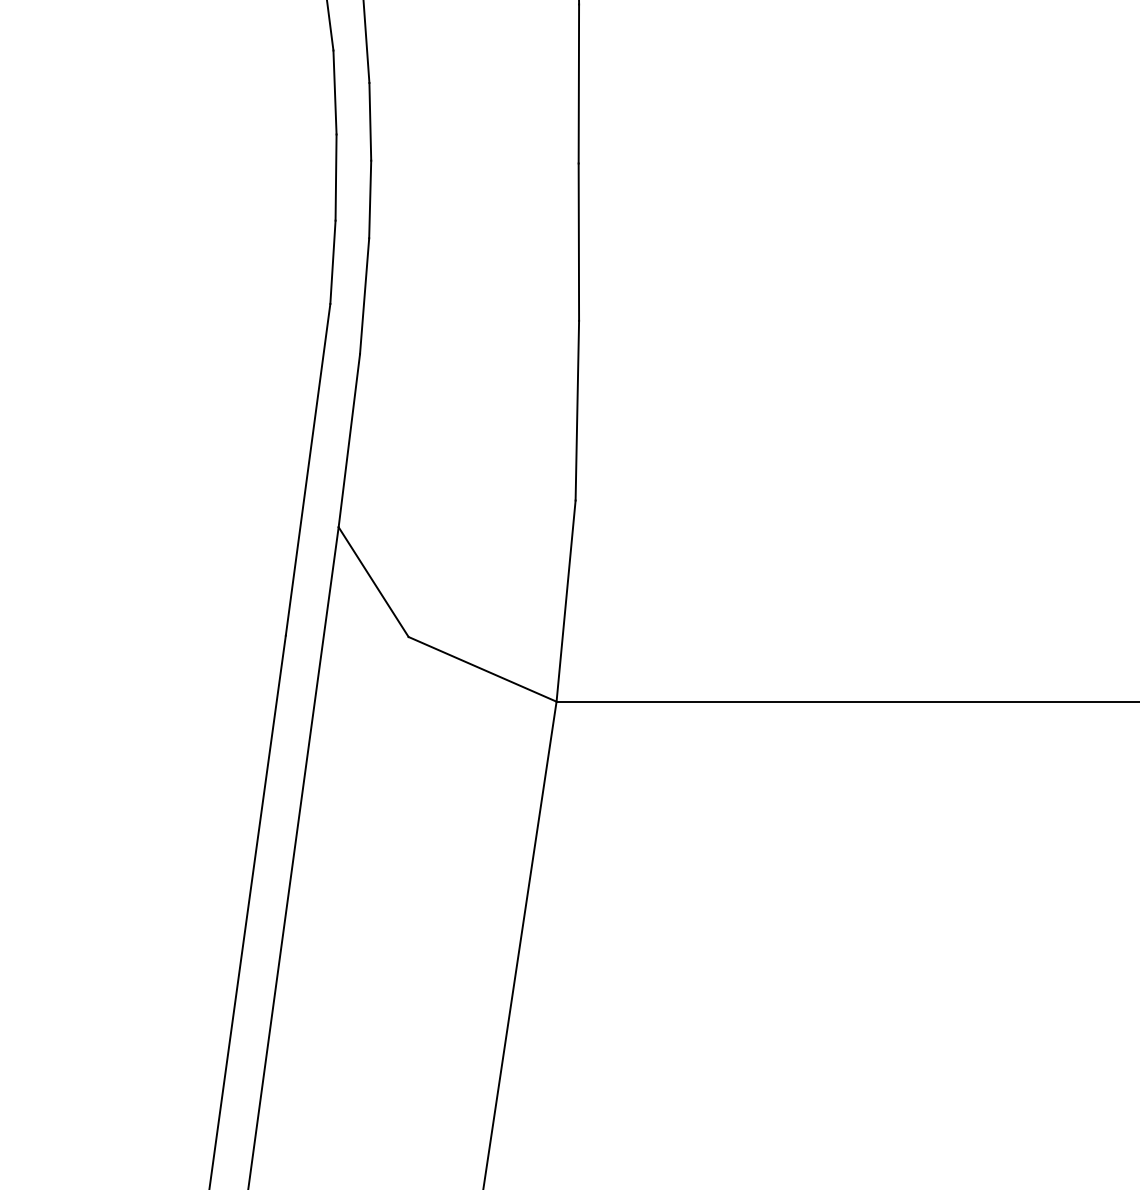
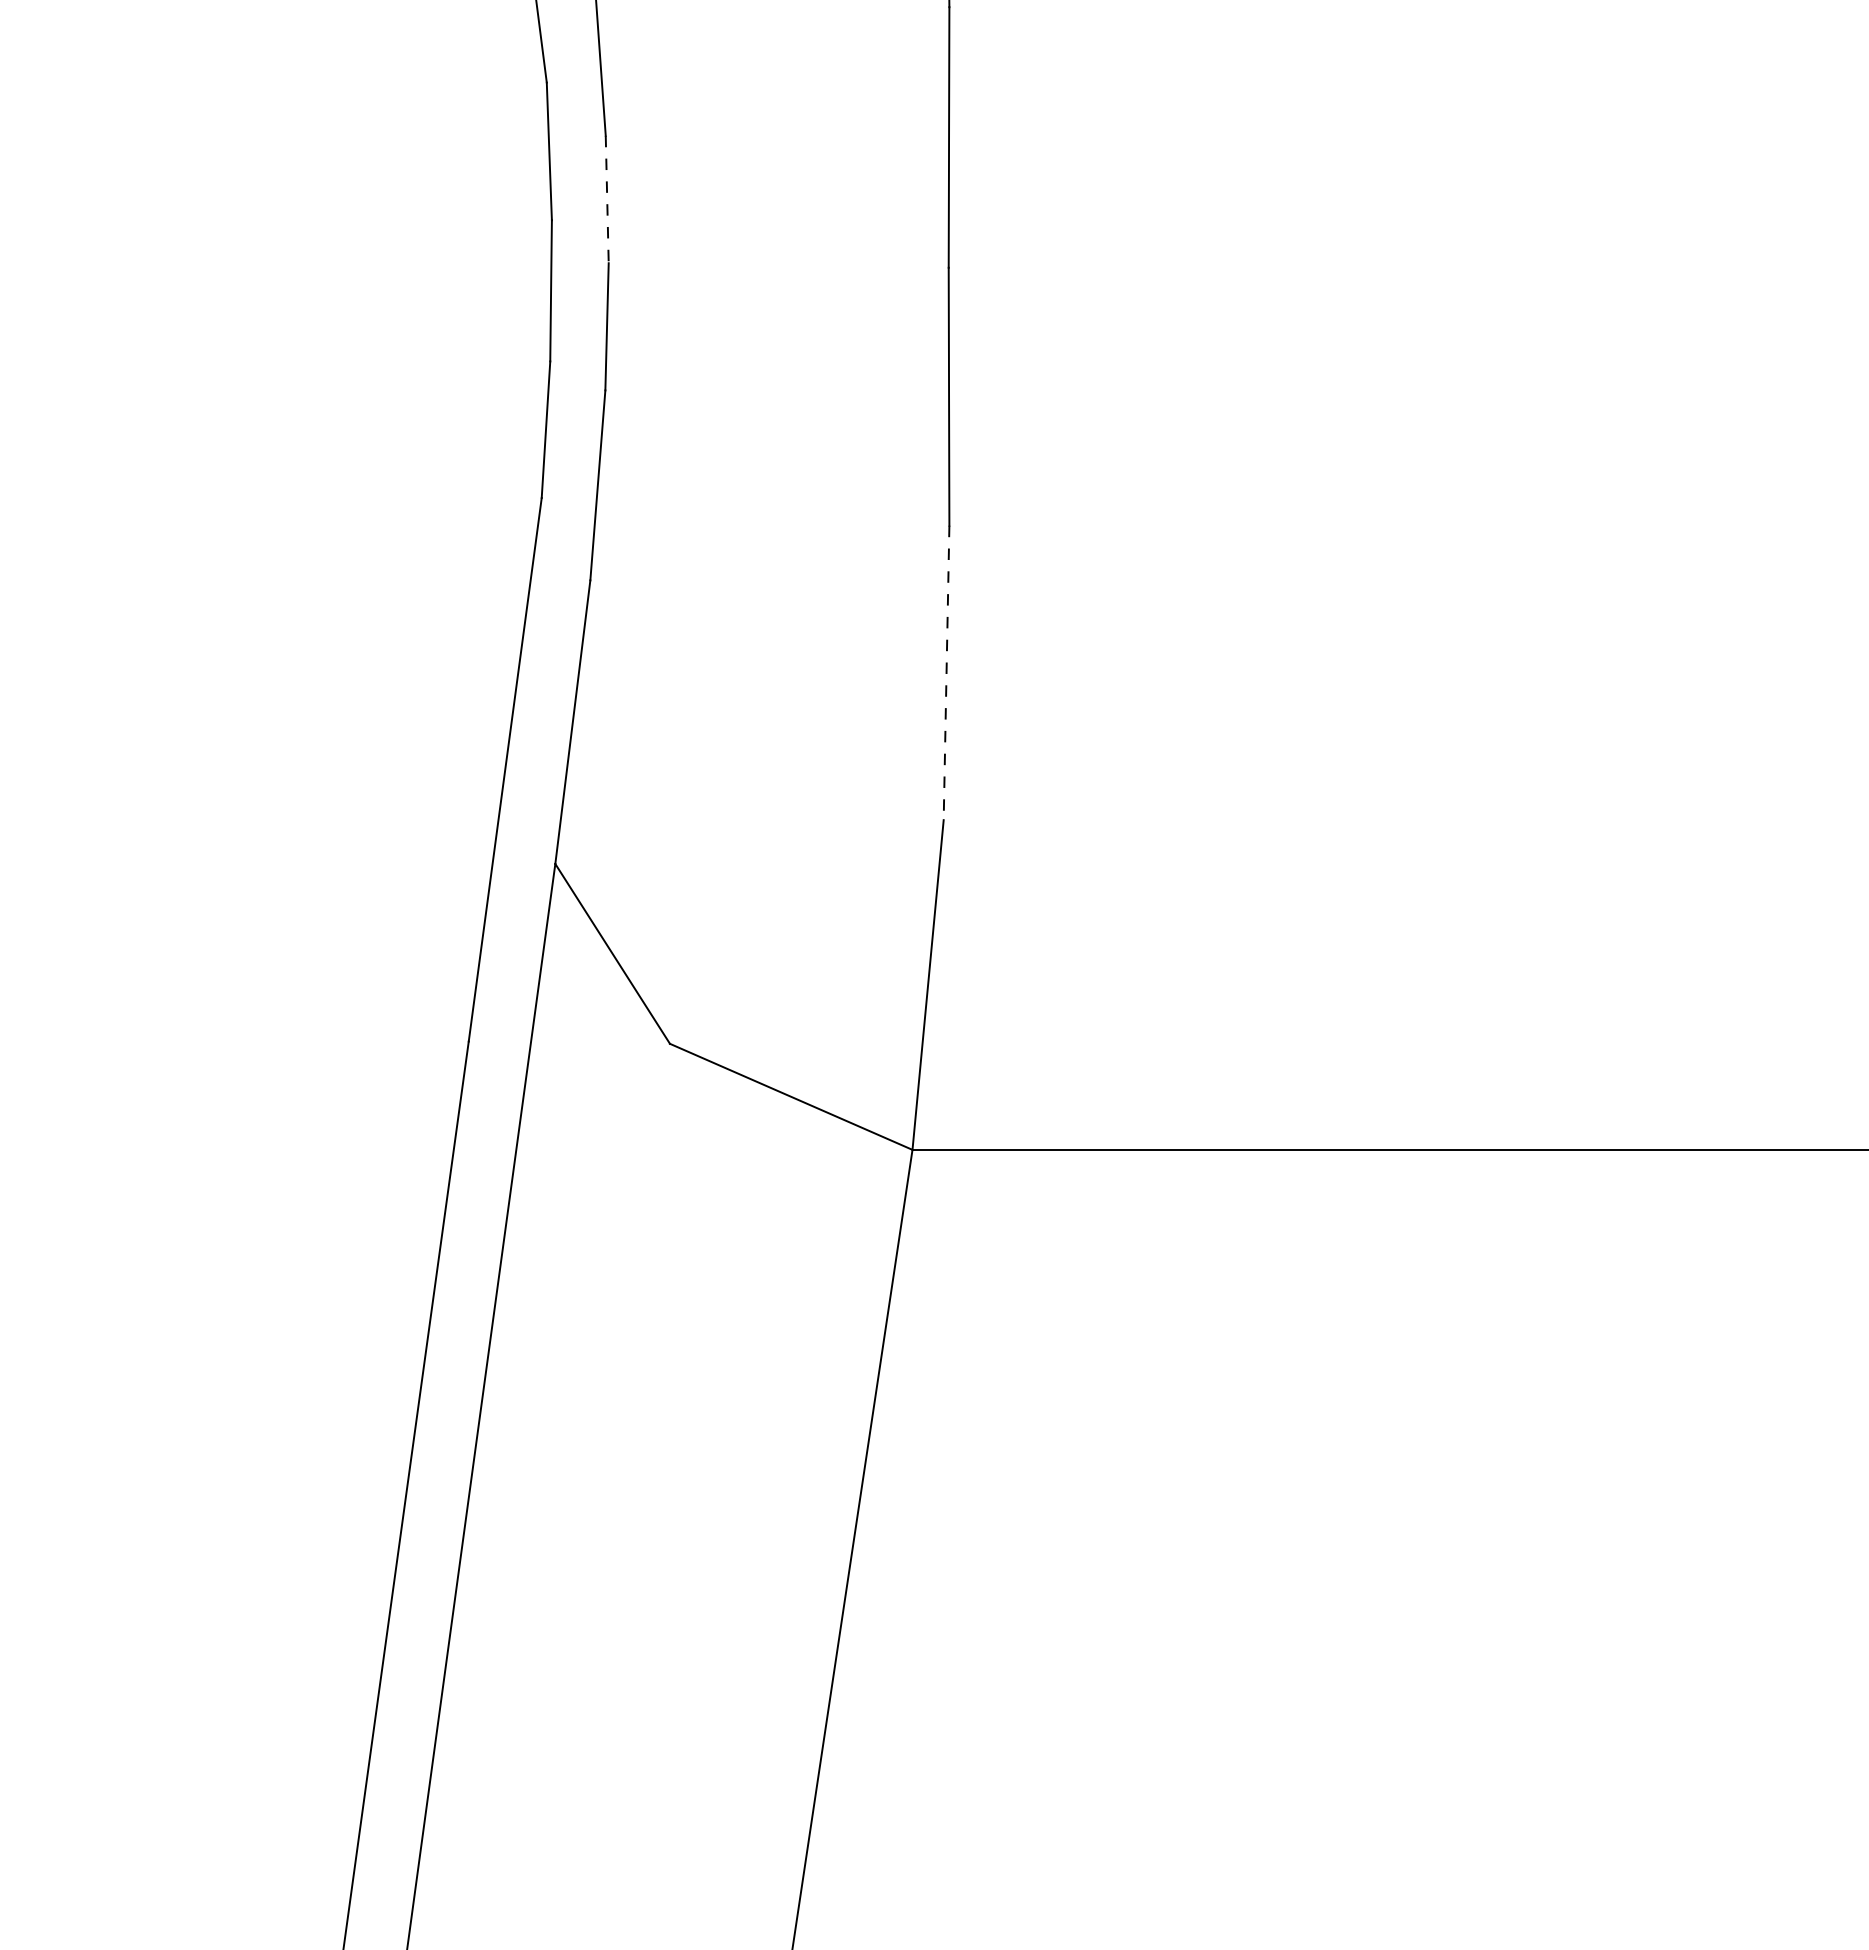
line: (370, 121) -> (607, 198), solid -> dashed
line: (577, 410) -> (946, 672), solid -> dashed

